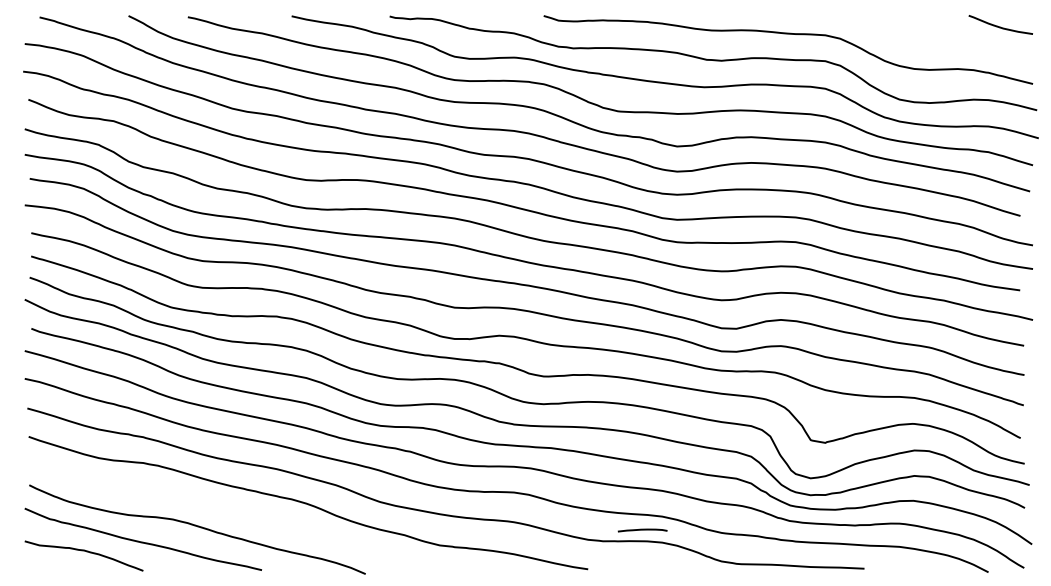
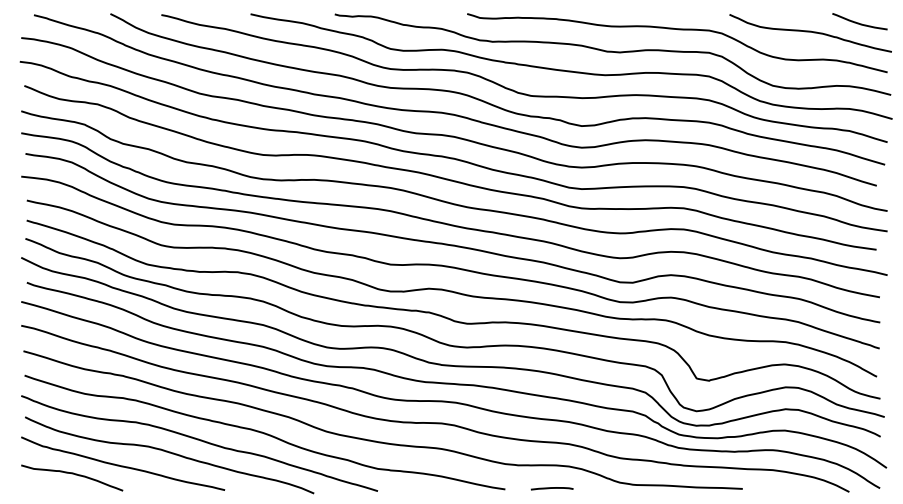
curve: (943, 37) -> (810, 32), added
curve: (233, 513) -> (200, 441), added
curve: (642, 530) -> (552, 488), moved

